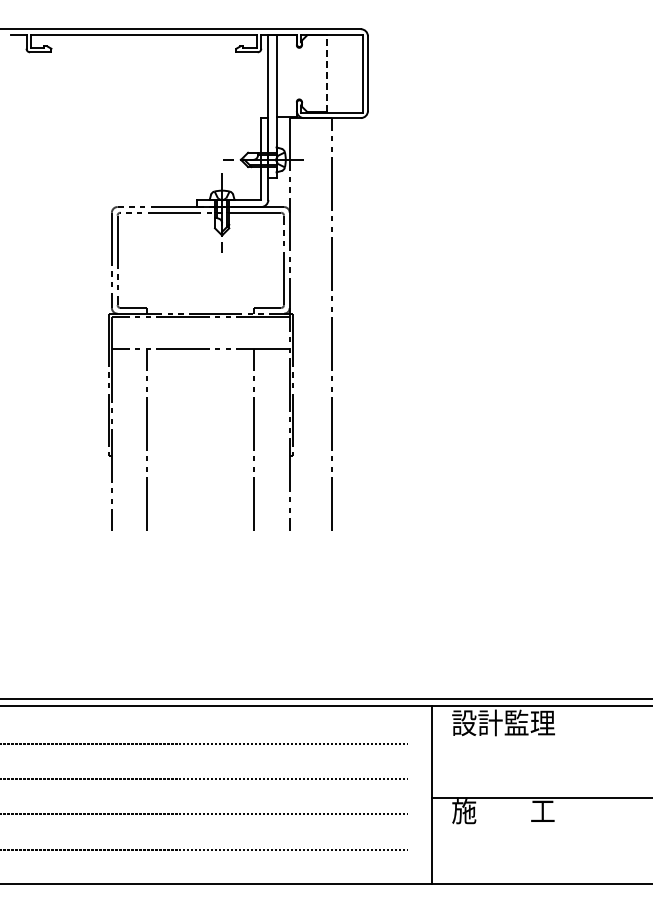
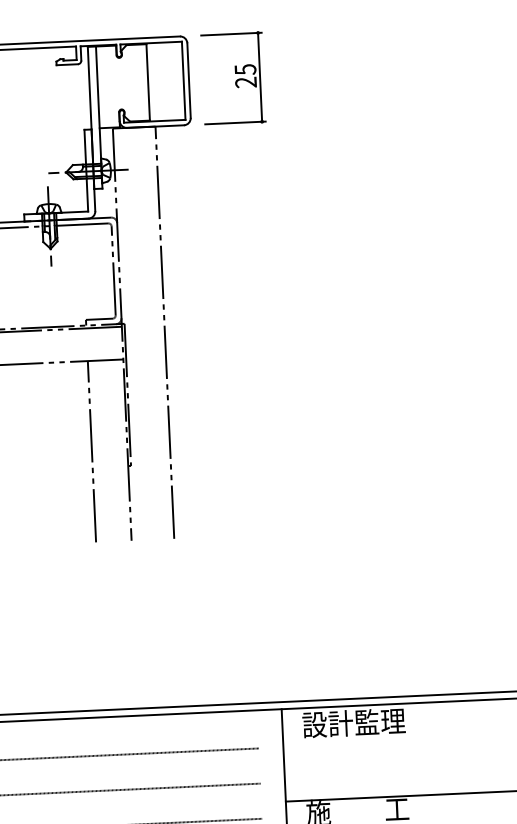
line: (327, 73) -> (148, 82), dashed -> solid
part: (412, 73) -> (233, 78), added

